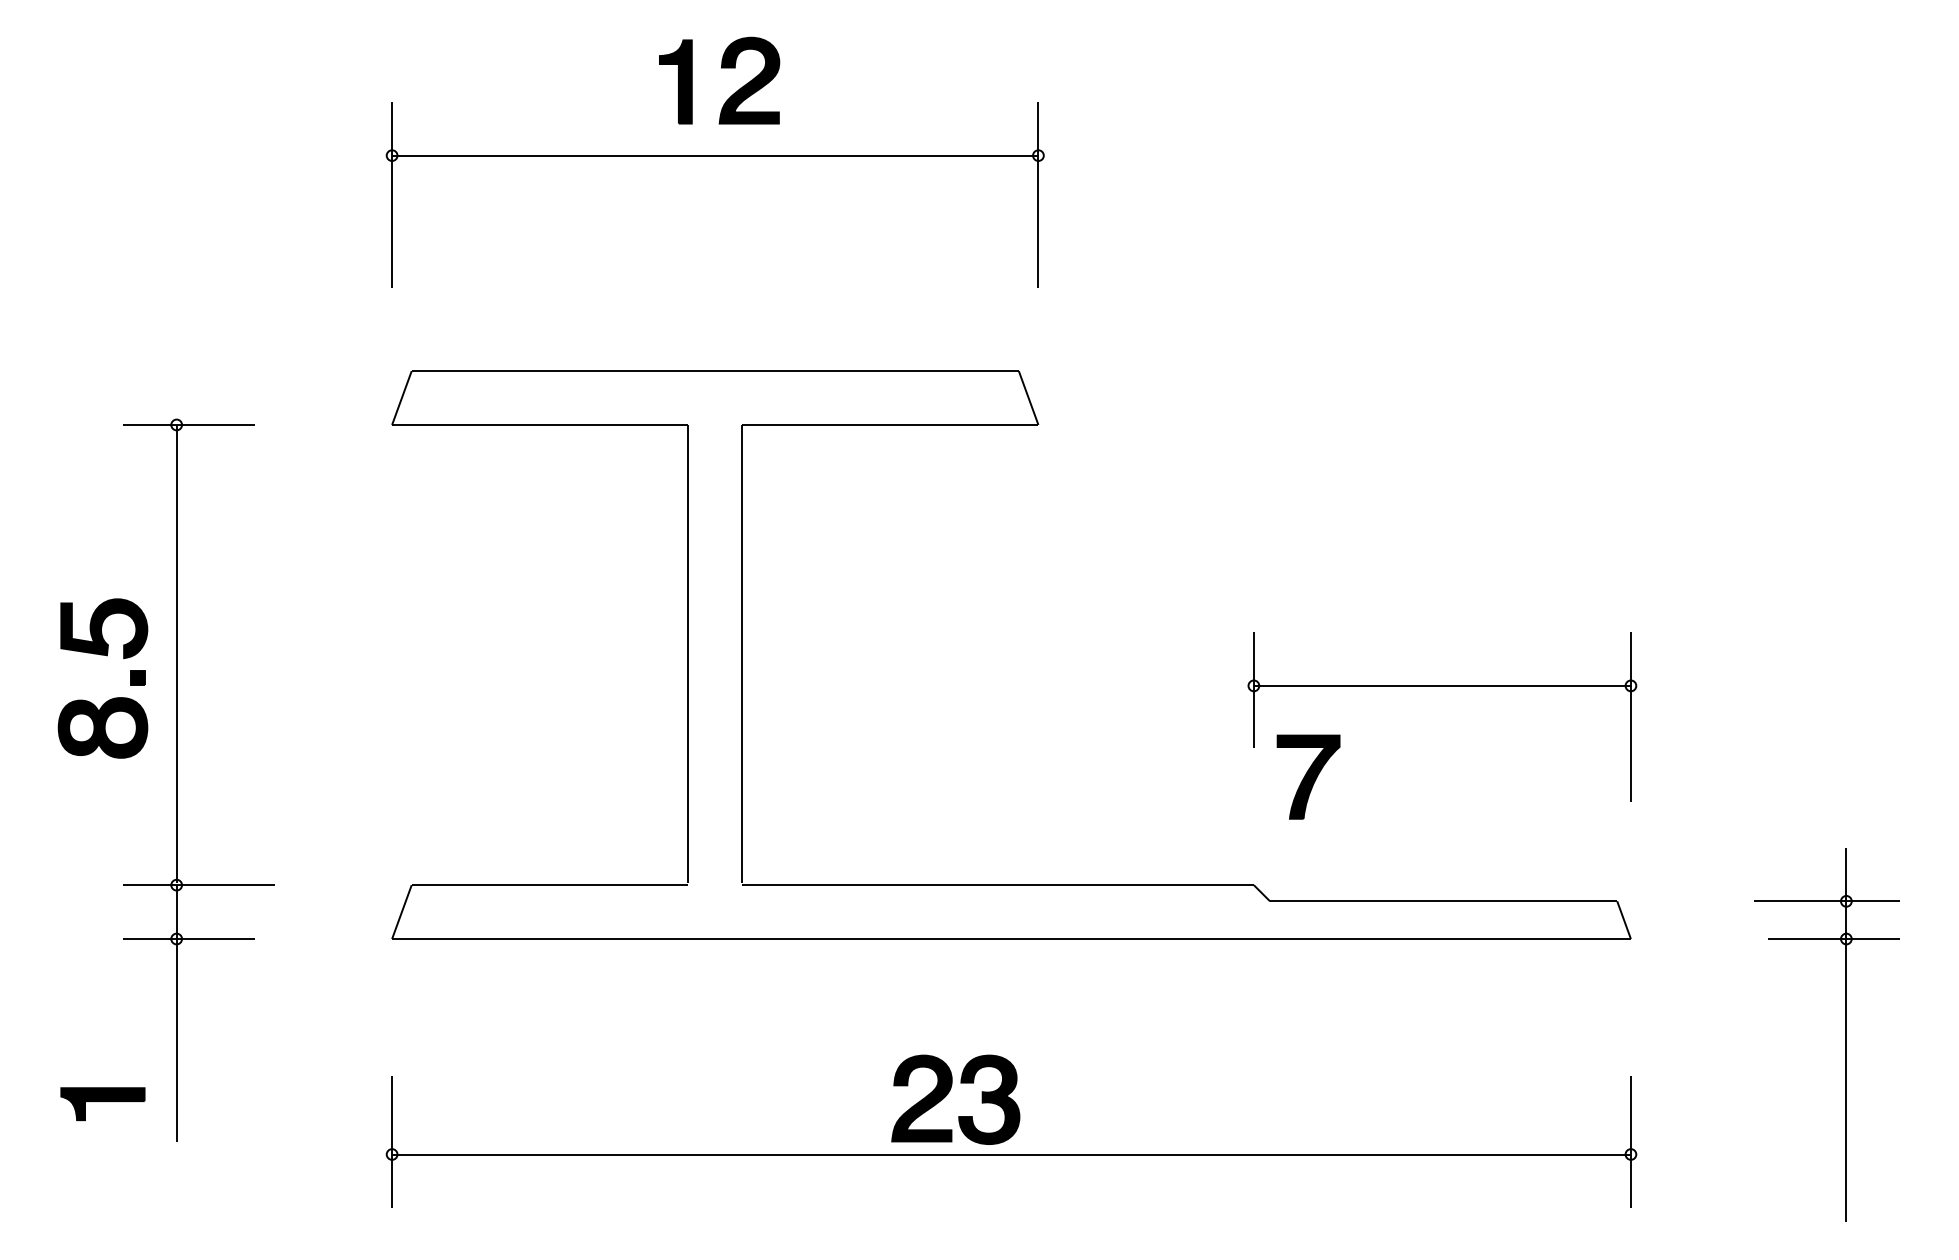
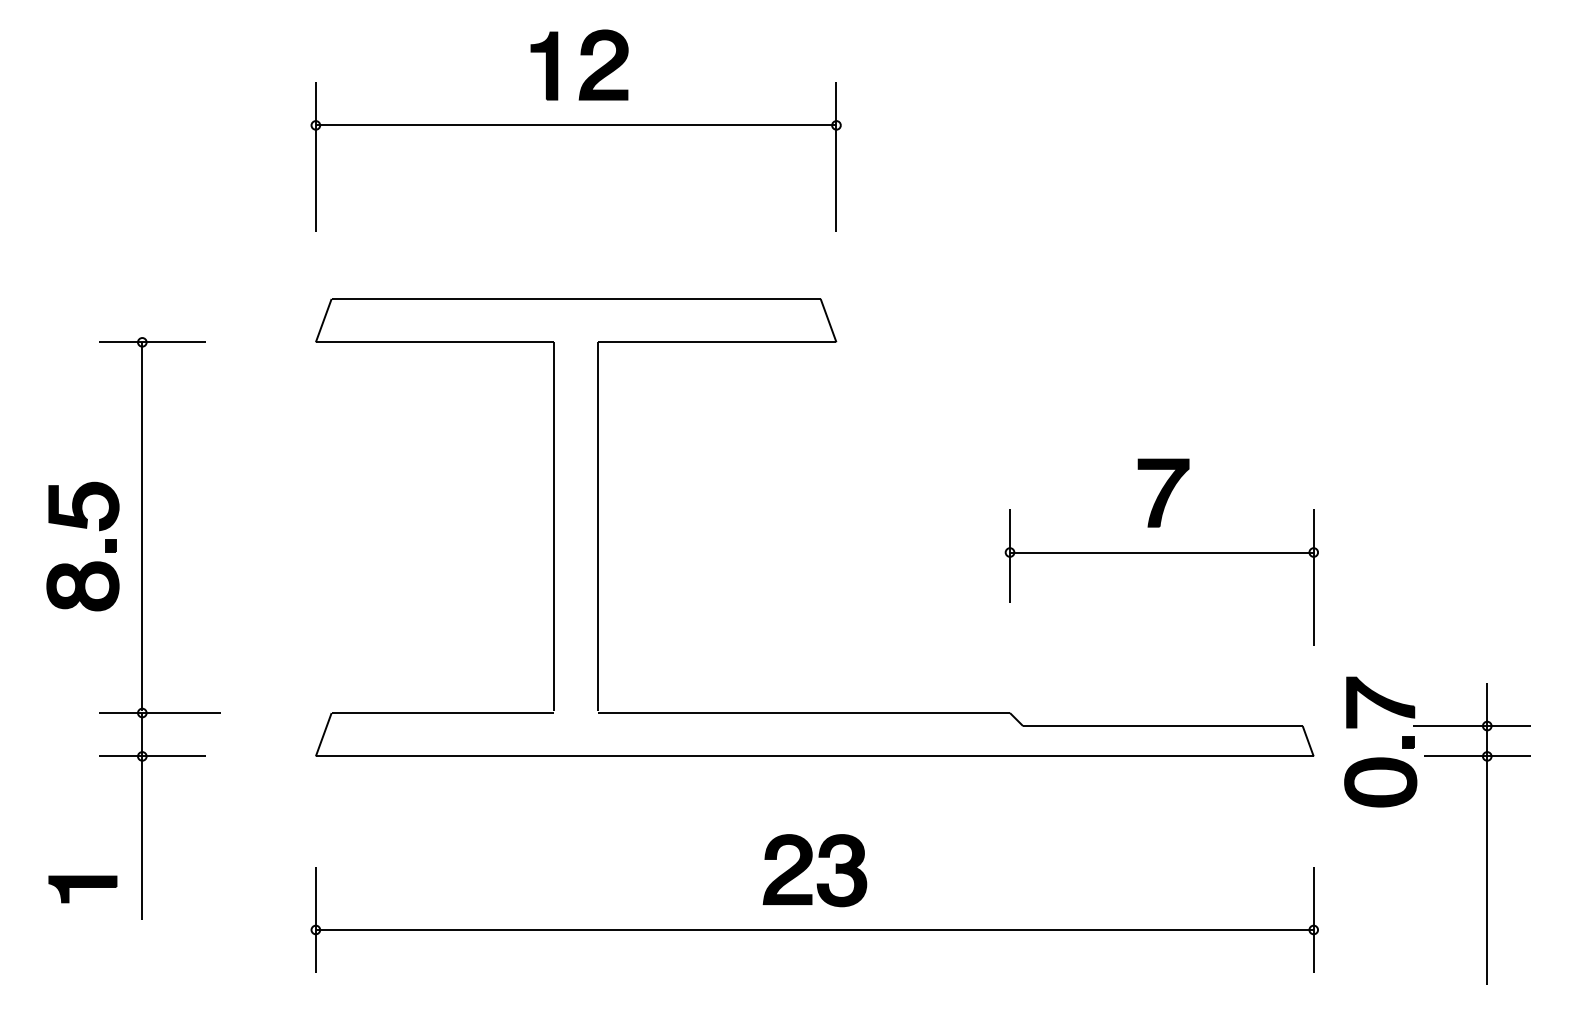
part: (1308, 776) -> (1163, 492), moved
part: (1714, 940) -> (1381, 757), added
part: (947, 1095) -> (808, 867), moved

